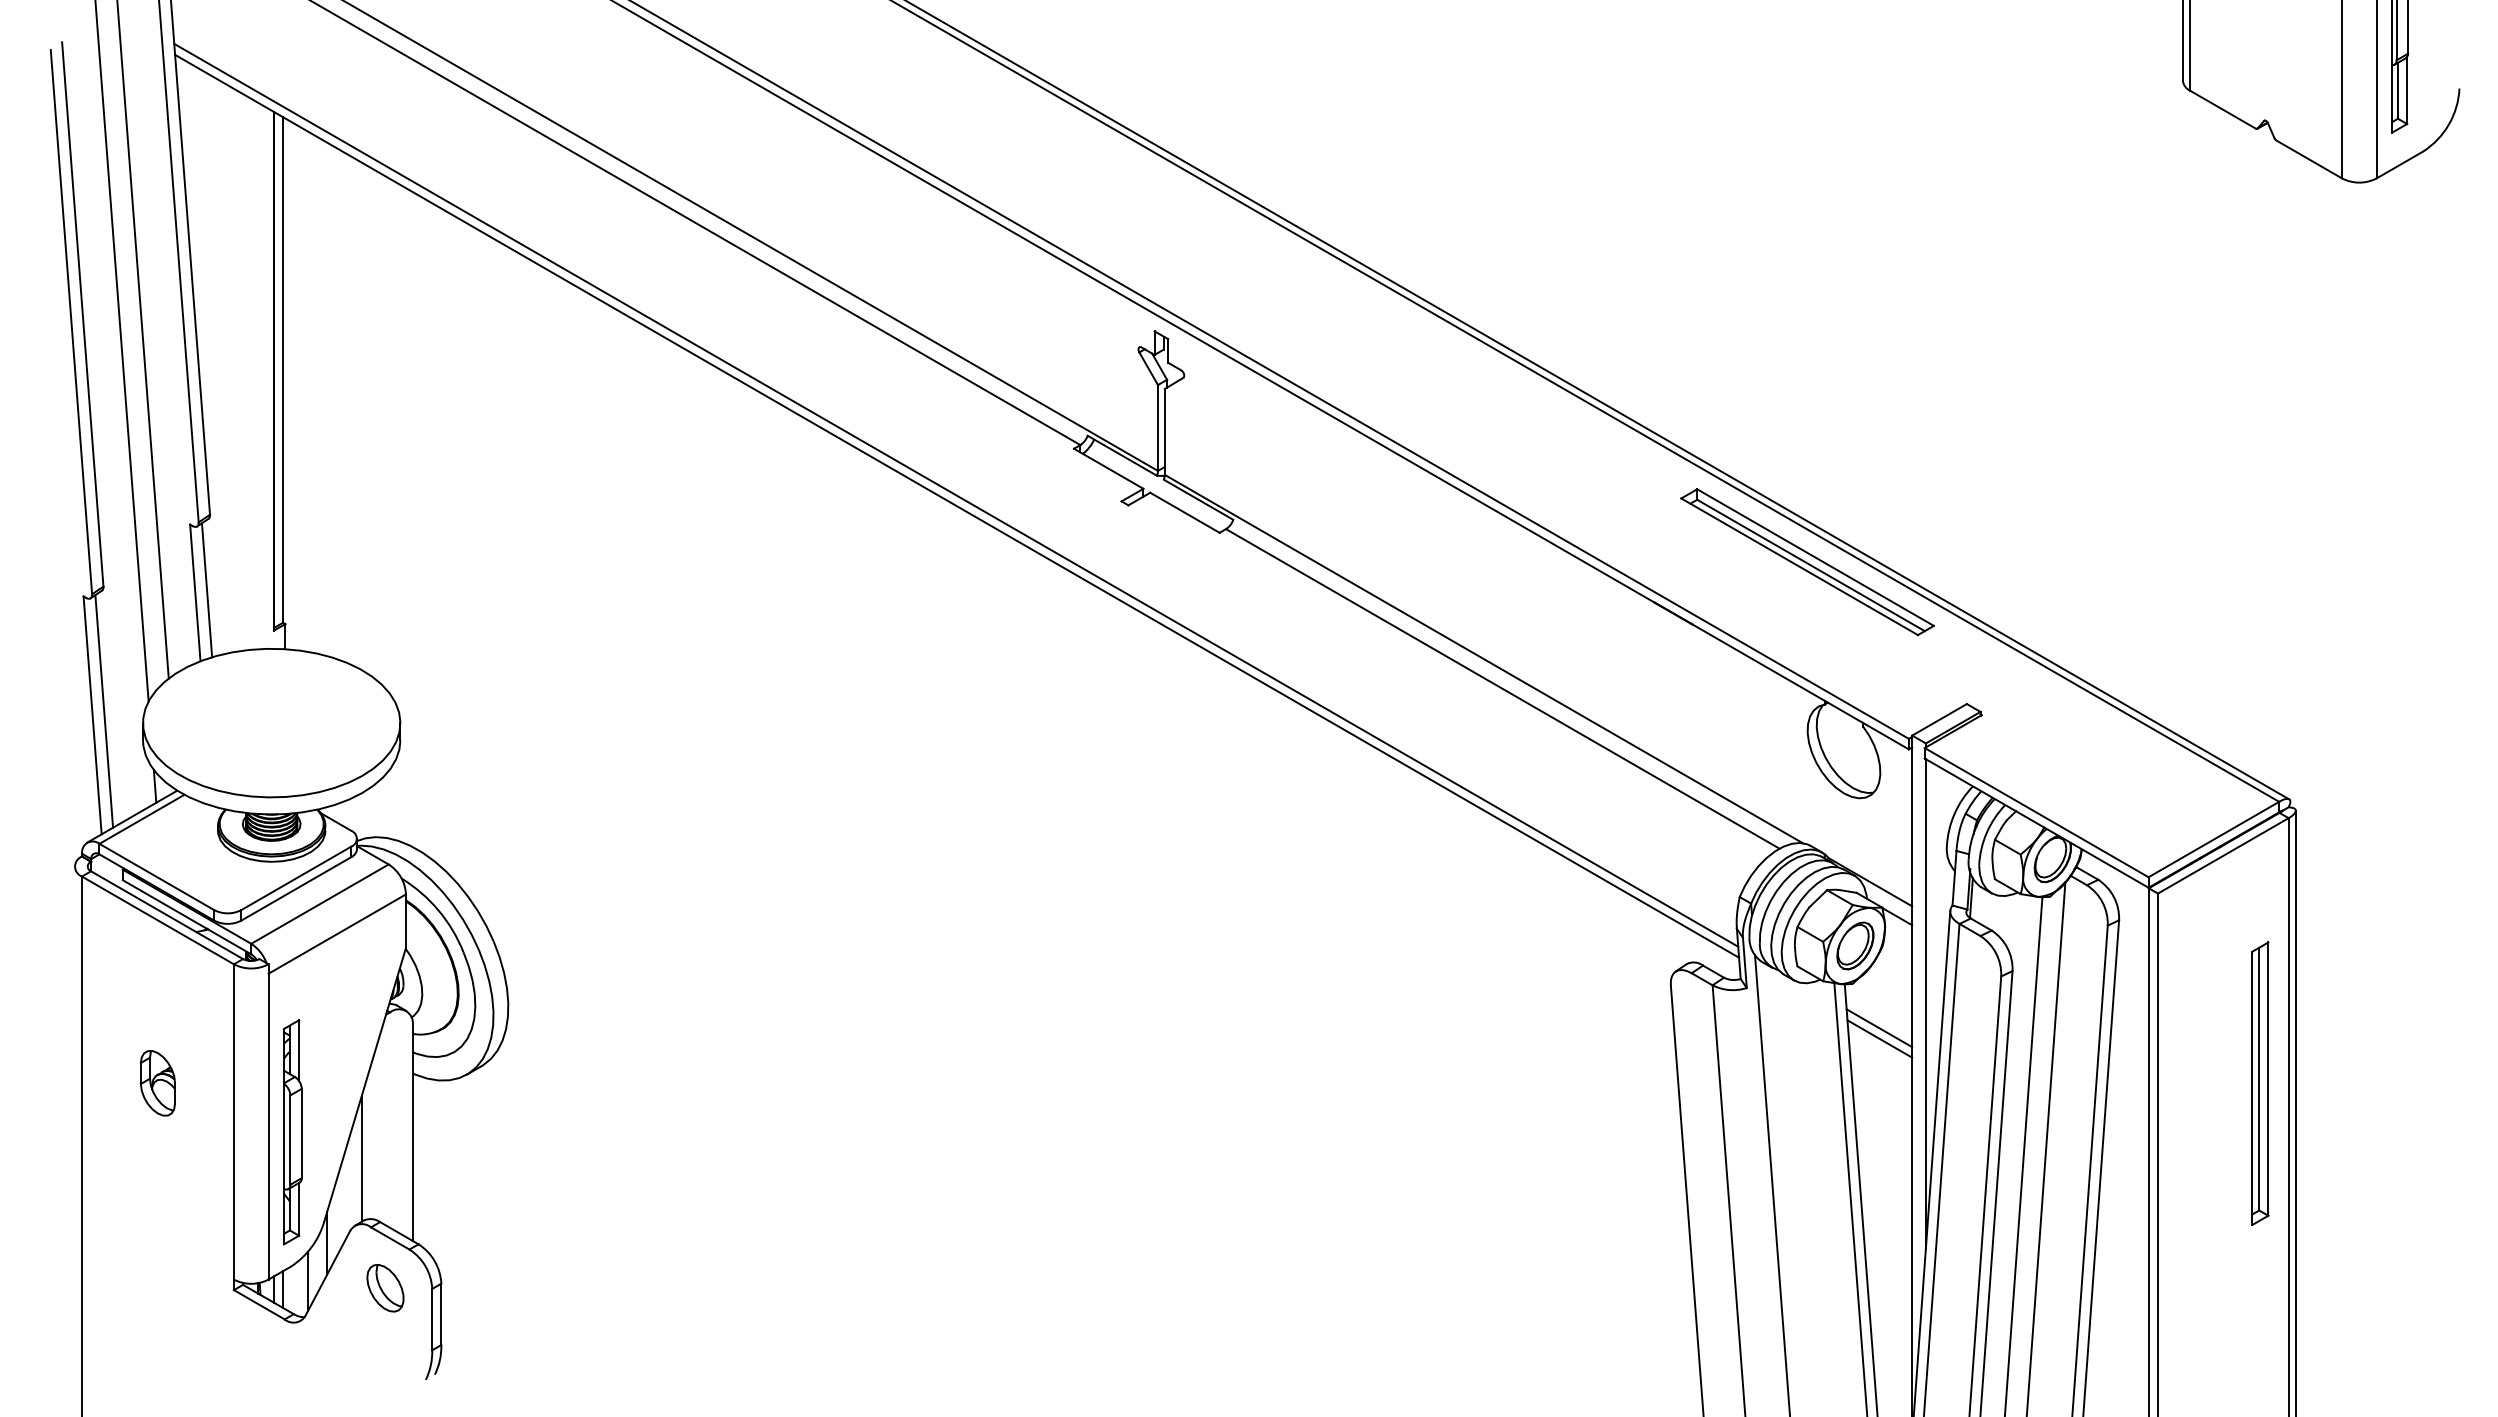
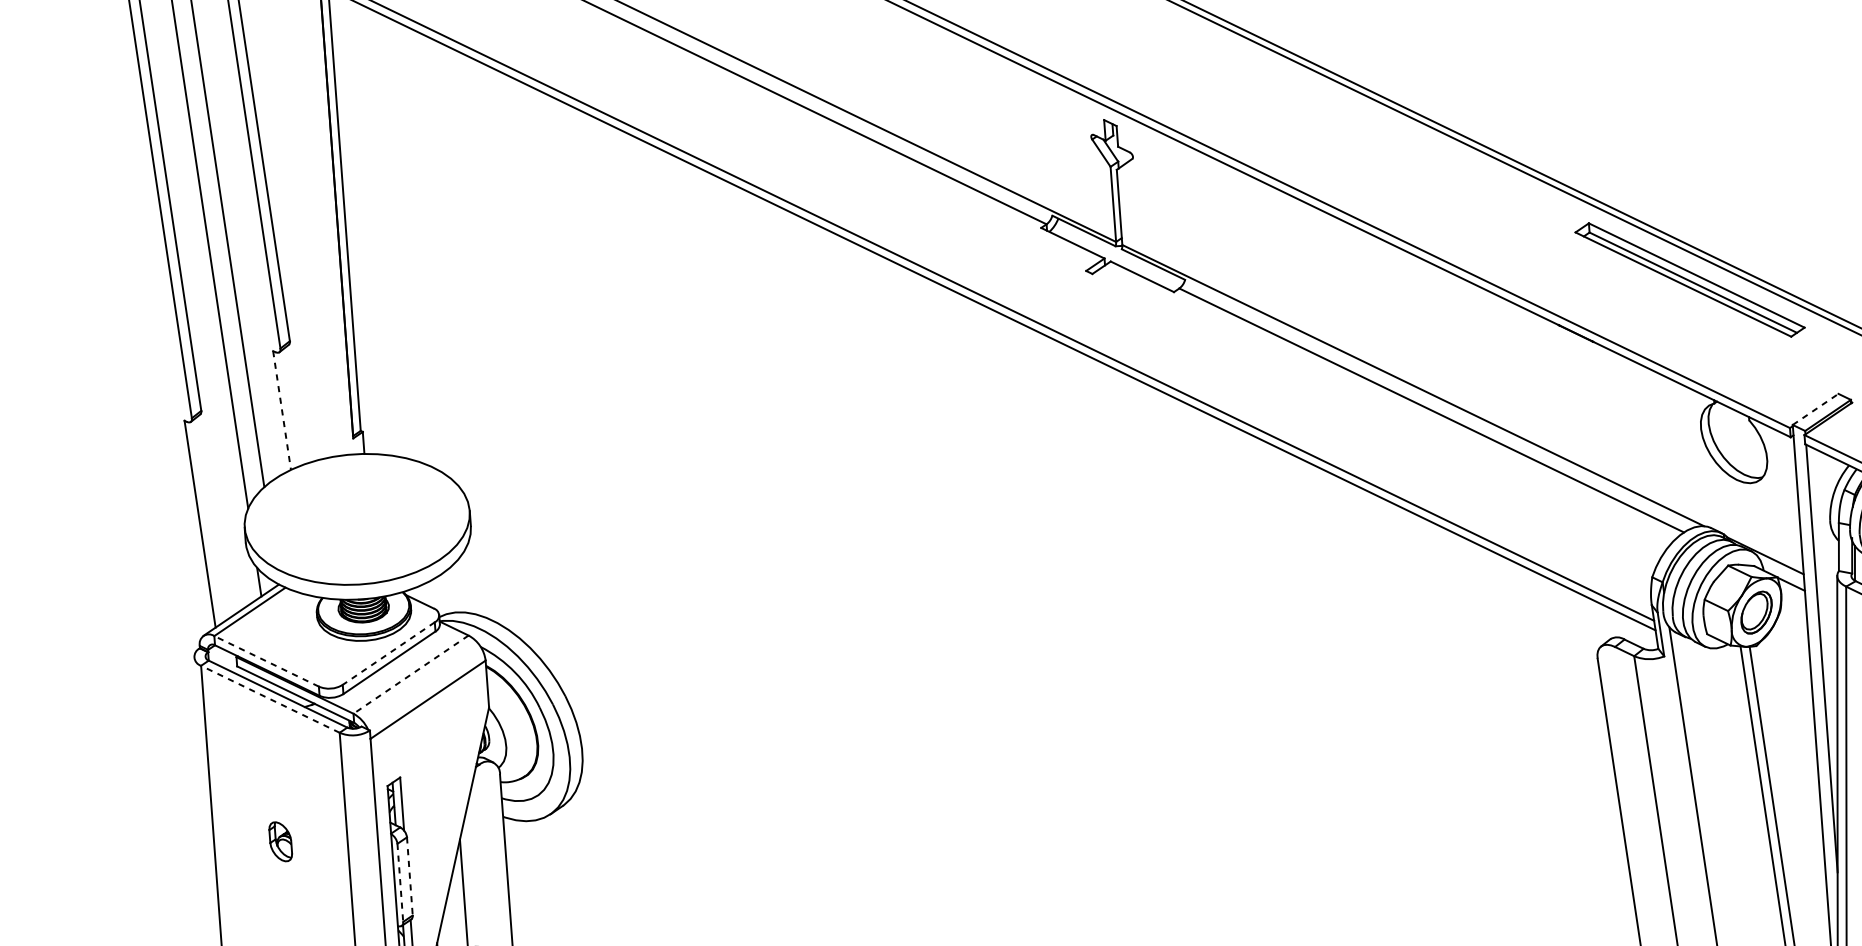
line: (206, 590) -> (291, 407), removed
line: (195, 593) -> (282, 410), solid -> dashed
line: (104, 711) -> (210, 520), removed
line: (1939, 719) -> (1815, 409), solid -> dashed
line: (156, 876) -> (266, 660), solid -> dashed
line: (295, 878) -> (388, 653), solid -> dashed
line: (319, 904) -> (410, 674), solid -> dashed
line: (157, 920) -> (270, 699), solid -> dashed
line: (1879, 1028) -> (1782, 683), removed
line: (1879, 1038) -> (1783, 691), removed
part: (157, 1083) -> (280, 841), size x0.7
line: (301, 1133) -> (409, 876), solid -> dashed
line: (290, 1140) -> (400, 883), solid -> dashed

